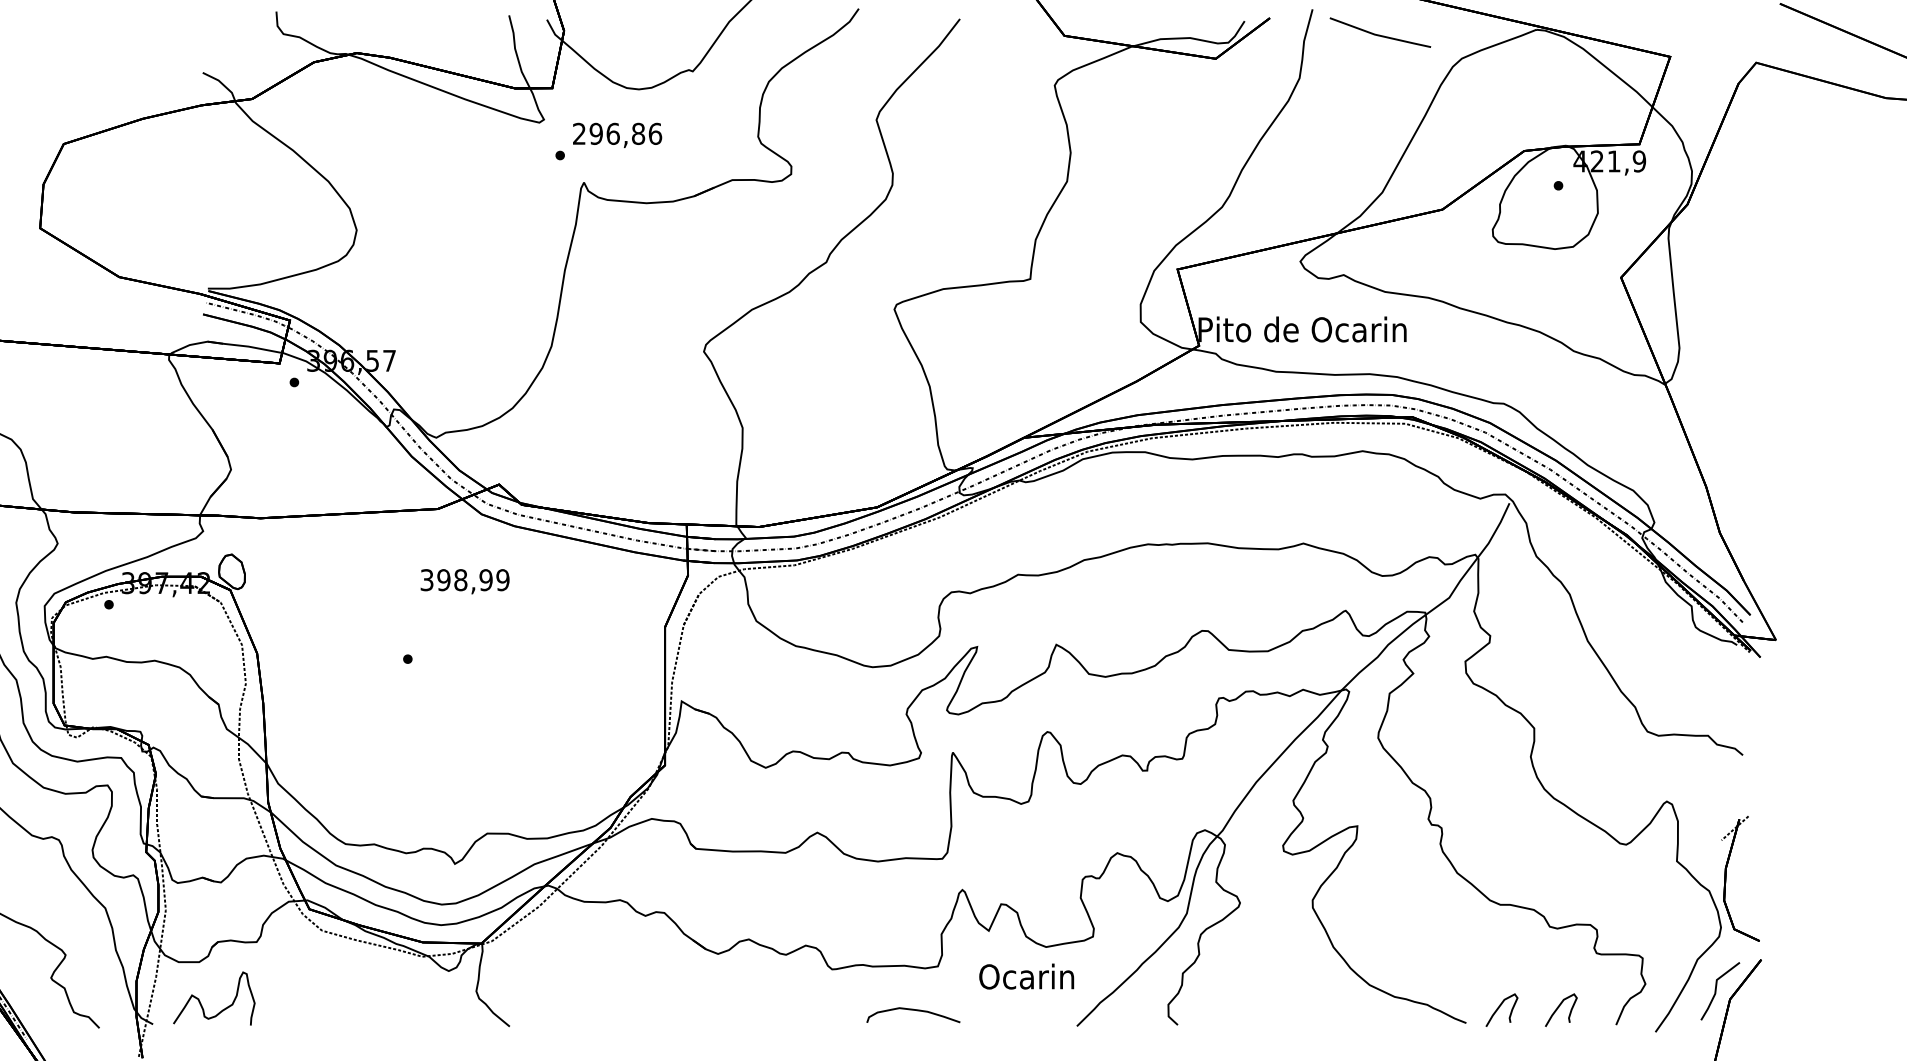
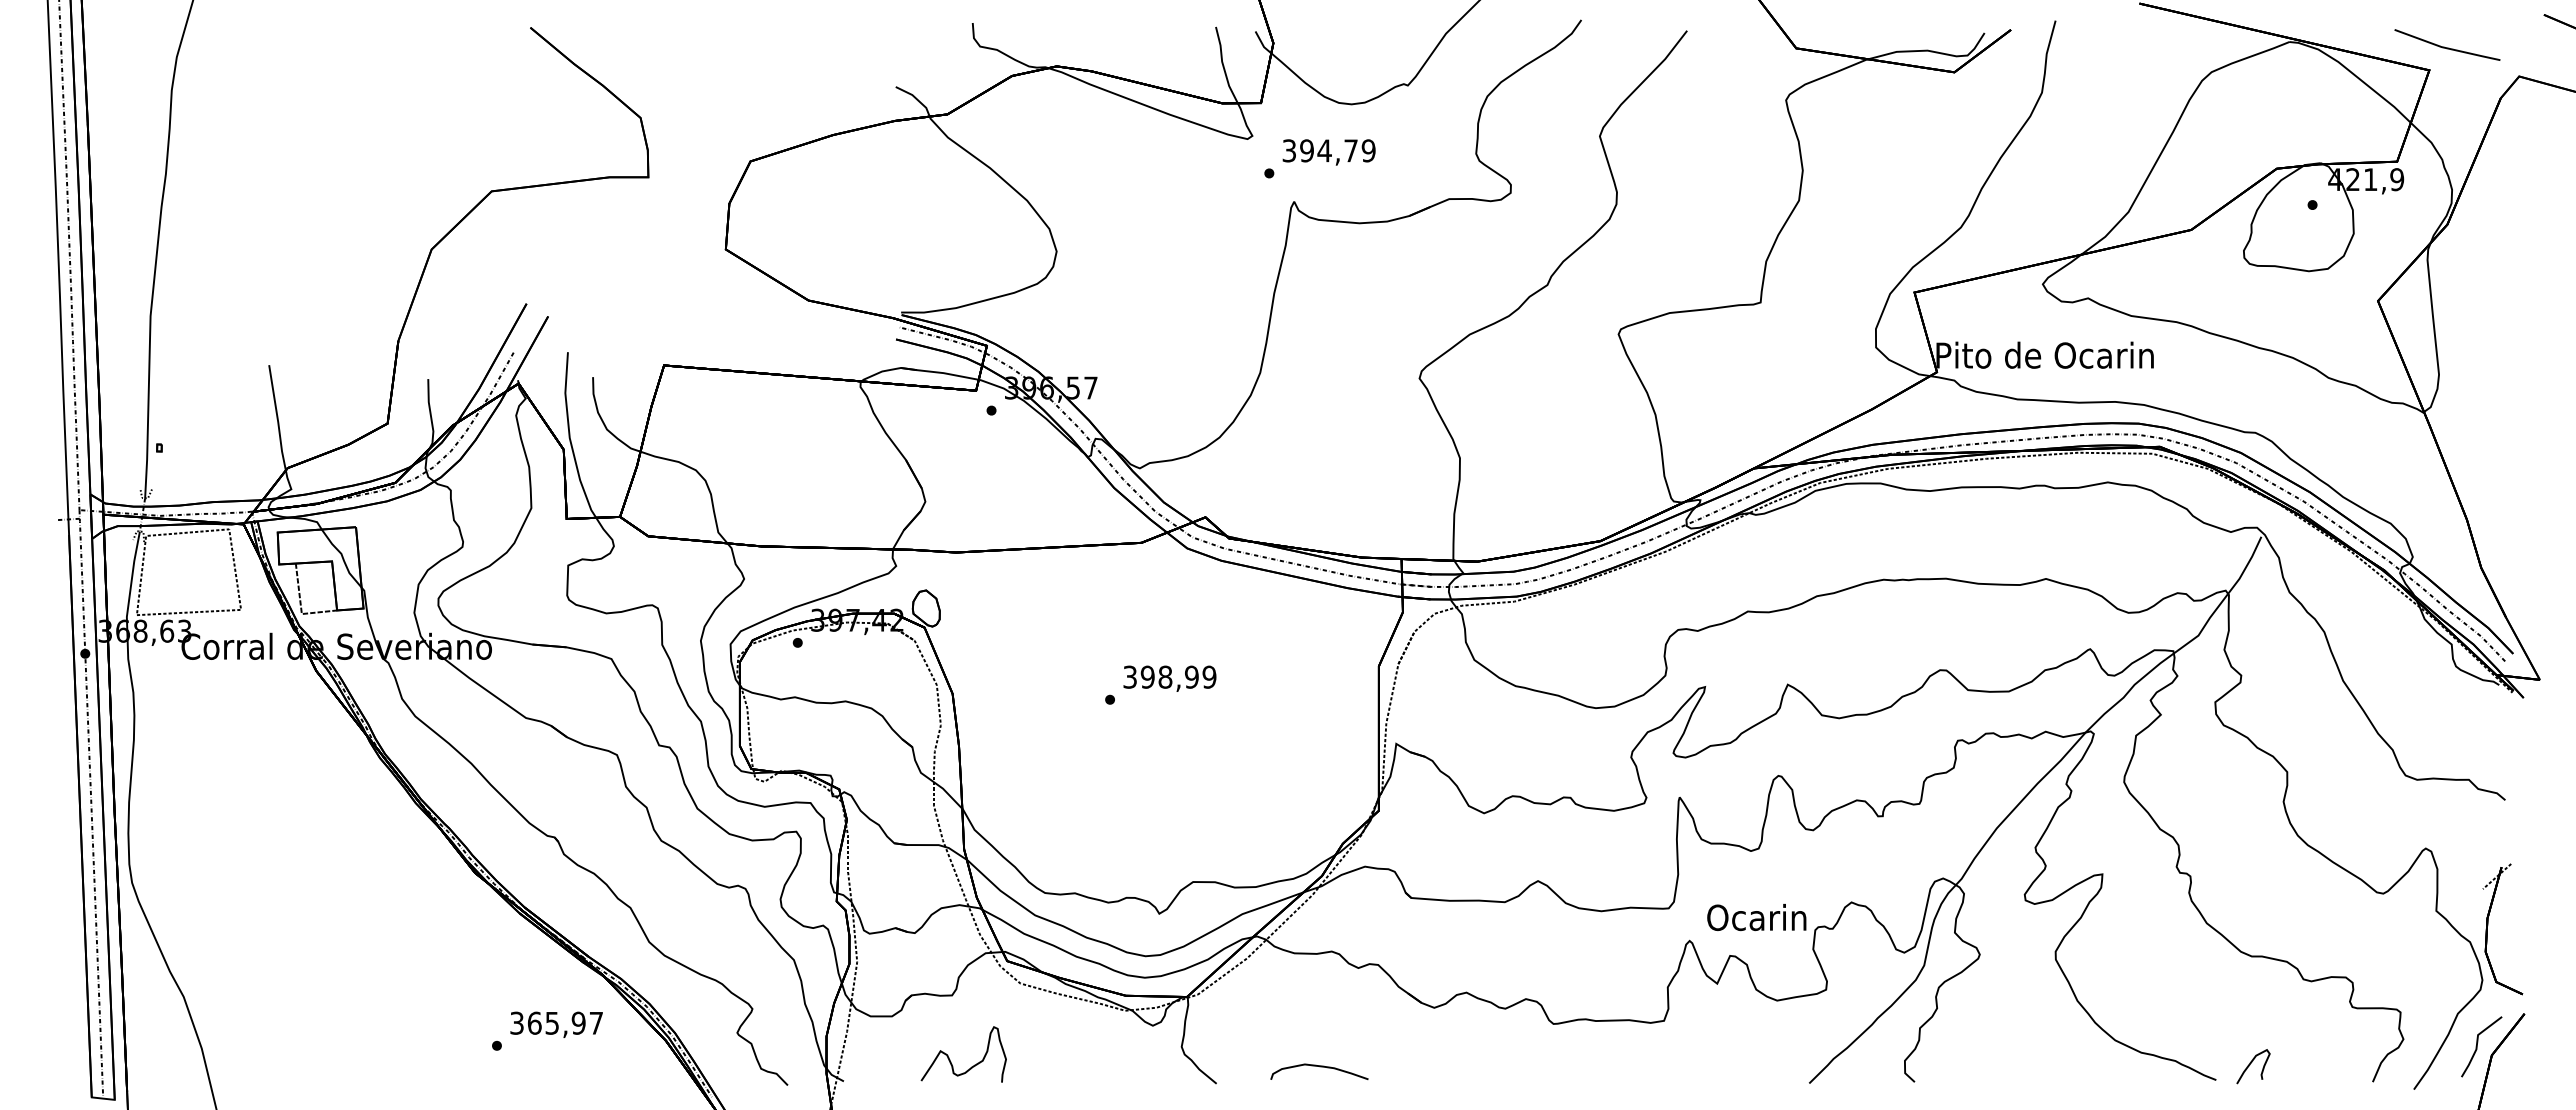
line: (1380, 35) -> (2447, 47), moved
text: (616, 133) -> (1328, 150), 296,86 -> 394,79
text: (464, 581) -> (1169, 678), moved
text: (1026, 976) -> (1756, 917), moved
curve: (202, 1005) -> (951, 1061), moved
curve: (1558, 1009) -> (2312, 1065), removed
curve: (913, 1011) -> (1319, 1067), moved

